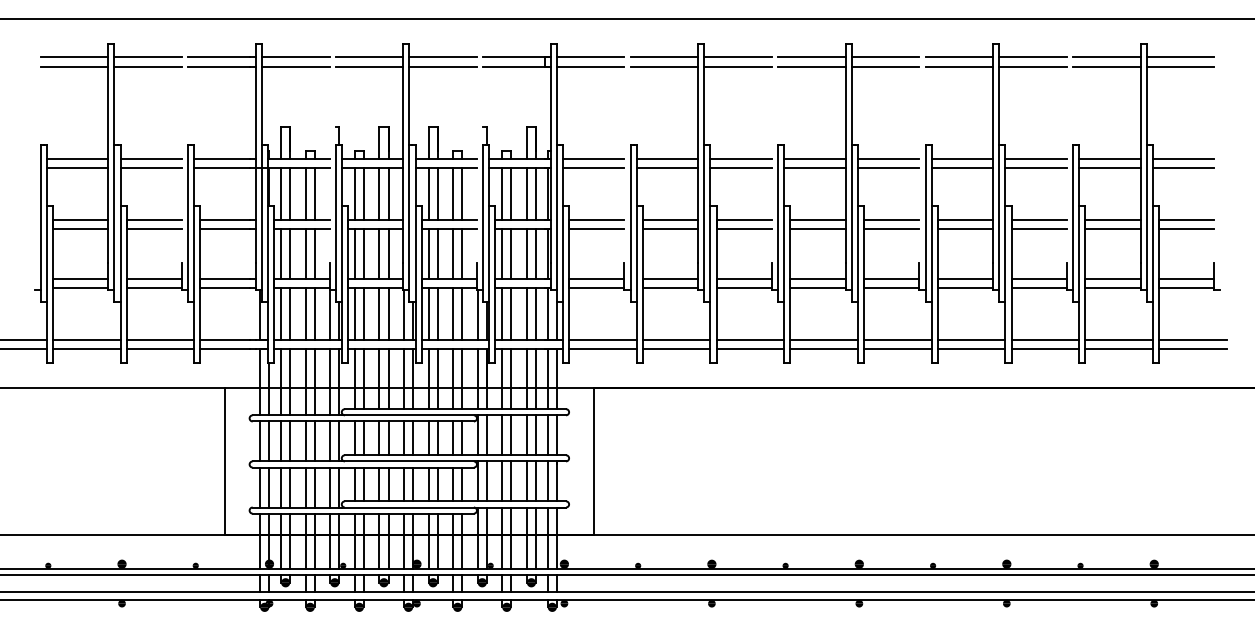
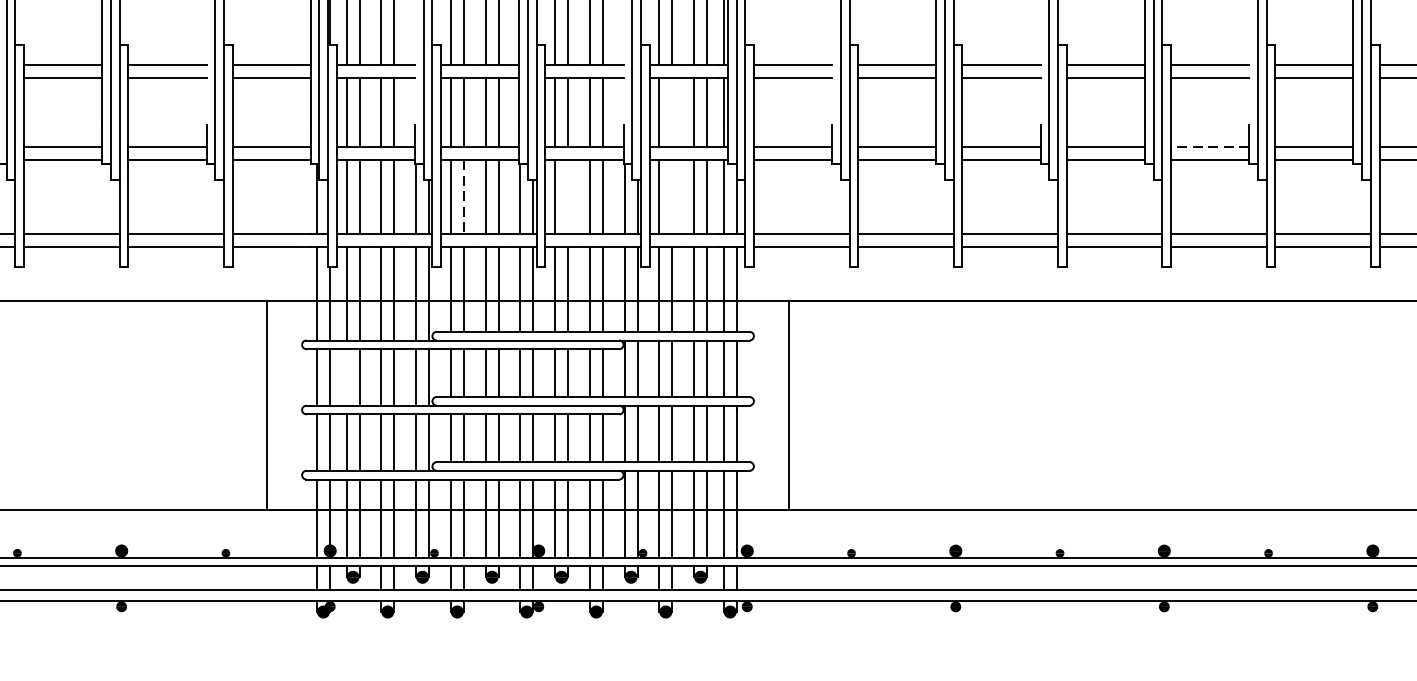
line: (511, 253) -> (672, 111), removed
line: (891, 278) -> (1209, 146), solid -> dashed
line: (437, 313) -> (567, 196), removed
line: (511, 313) -> (672, 196), removed
line: (363, 314) -> (463, 197), solid -> dashed
line: (281, 441) -> (347, 377), removed

